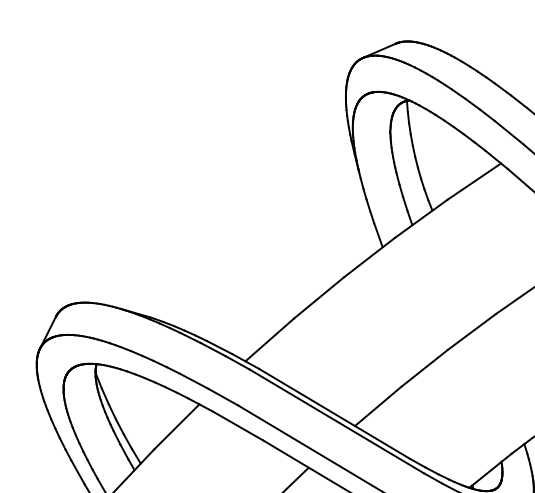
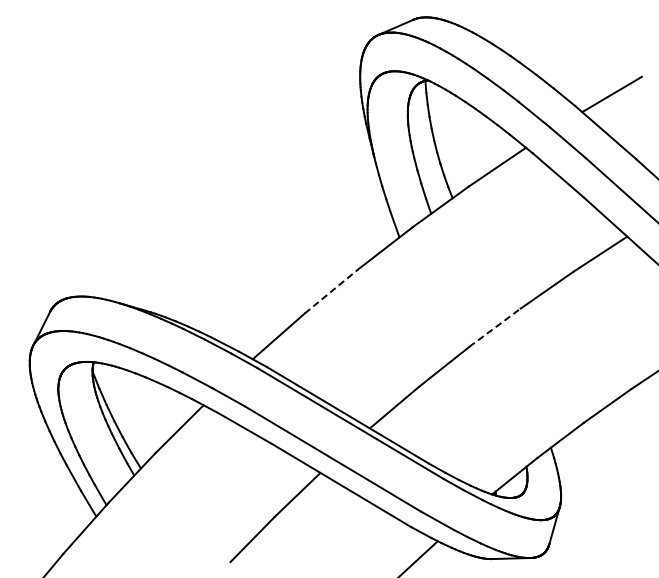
line: (319, 297) -> (331, 291), solid -> dashed
line: (472, 331) -> (495, 327), solid -> dashed

